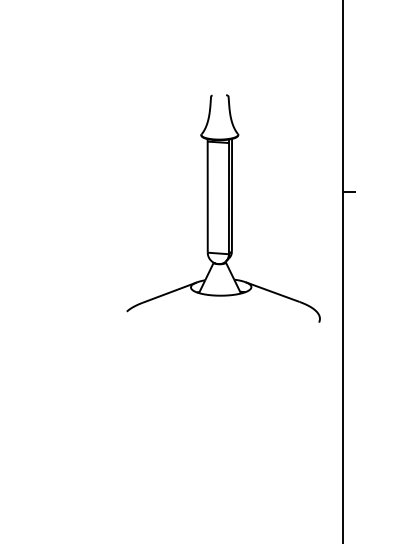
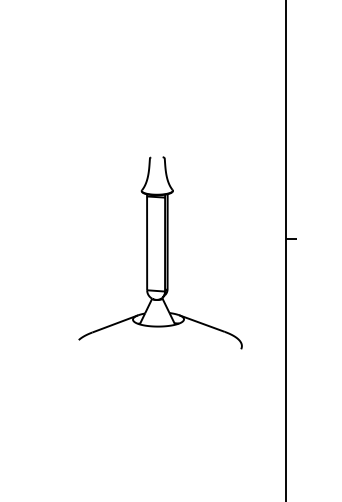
part: (223, 207) -> (160, 252), moved

